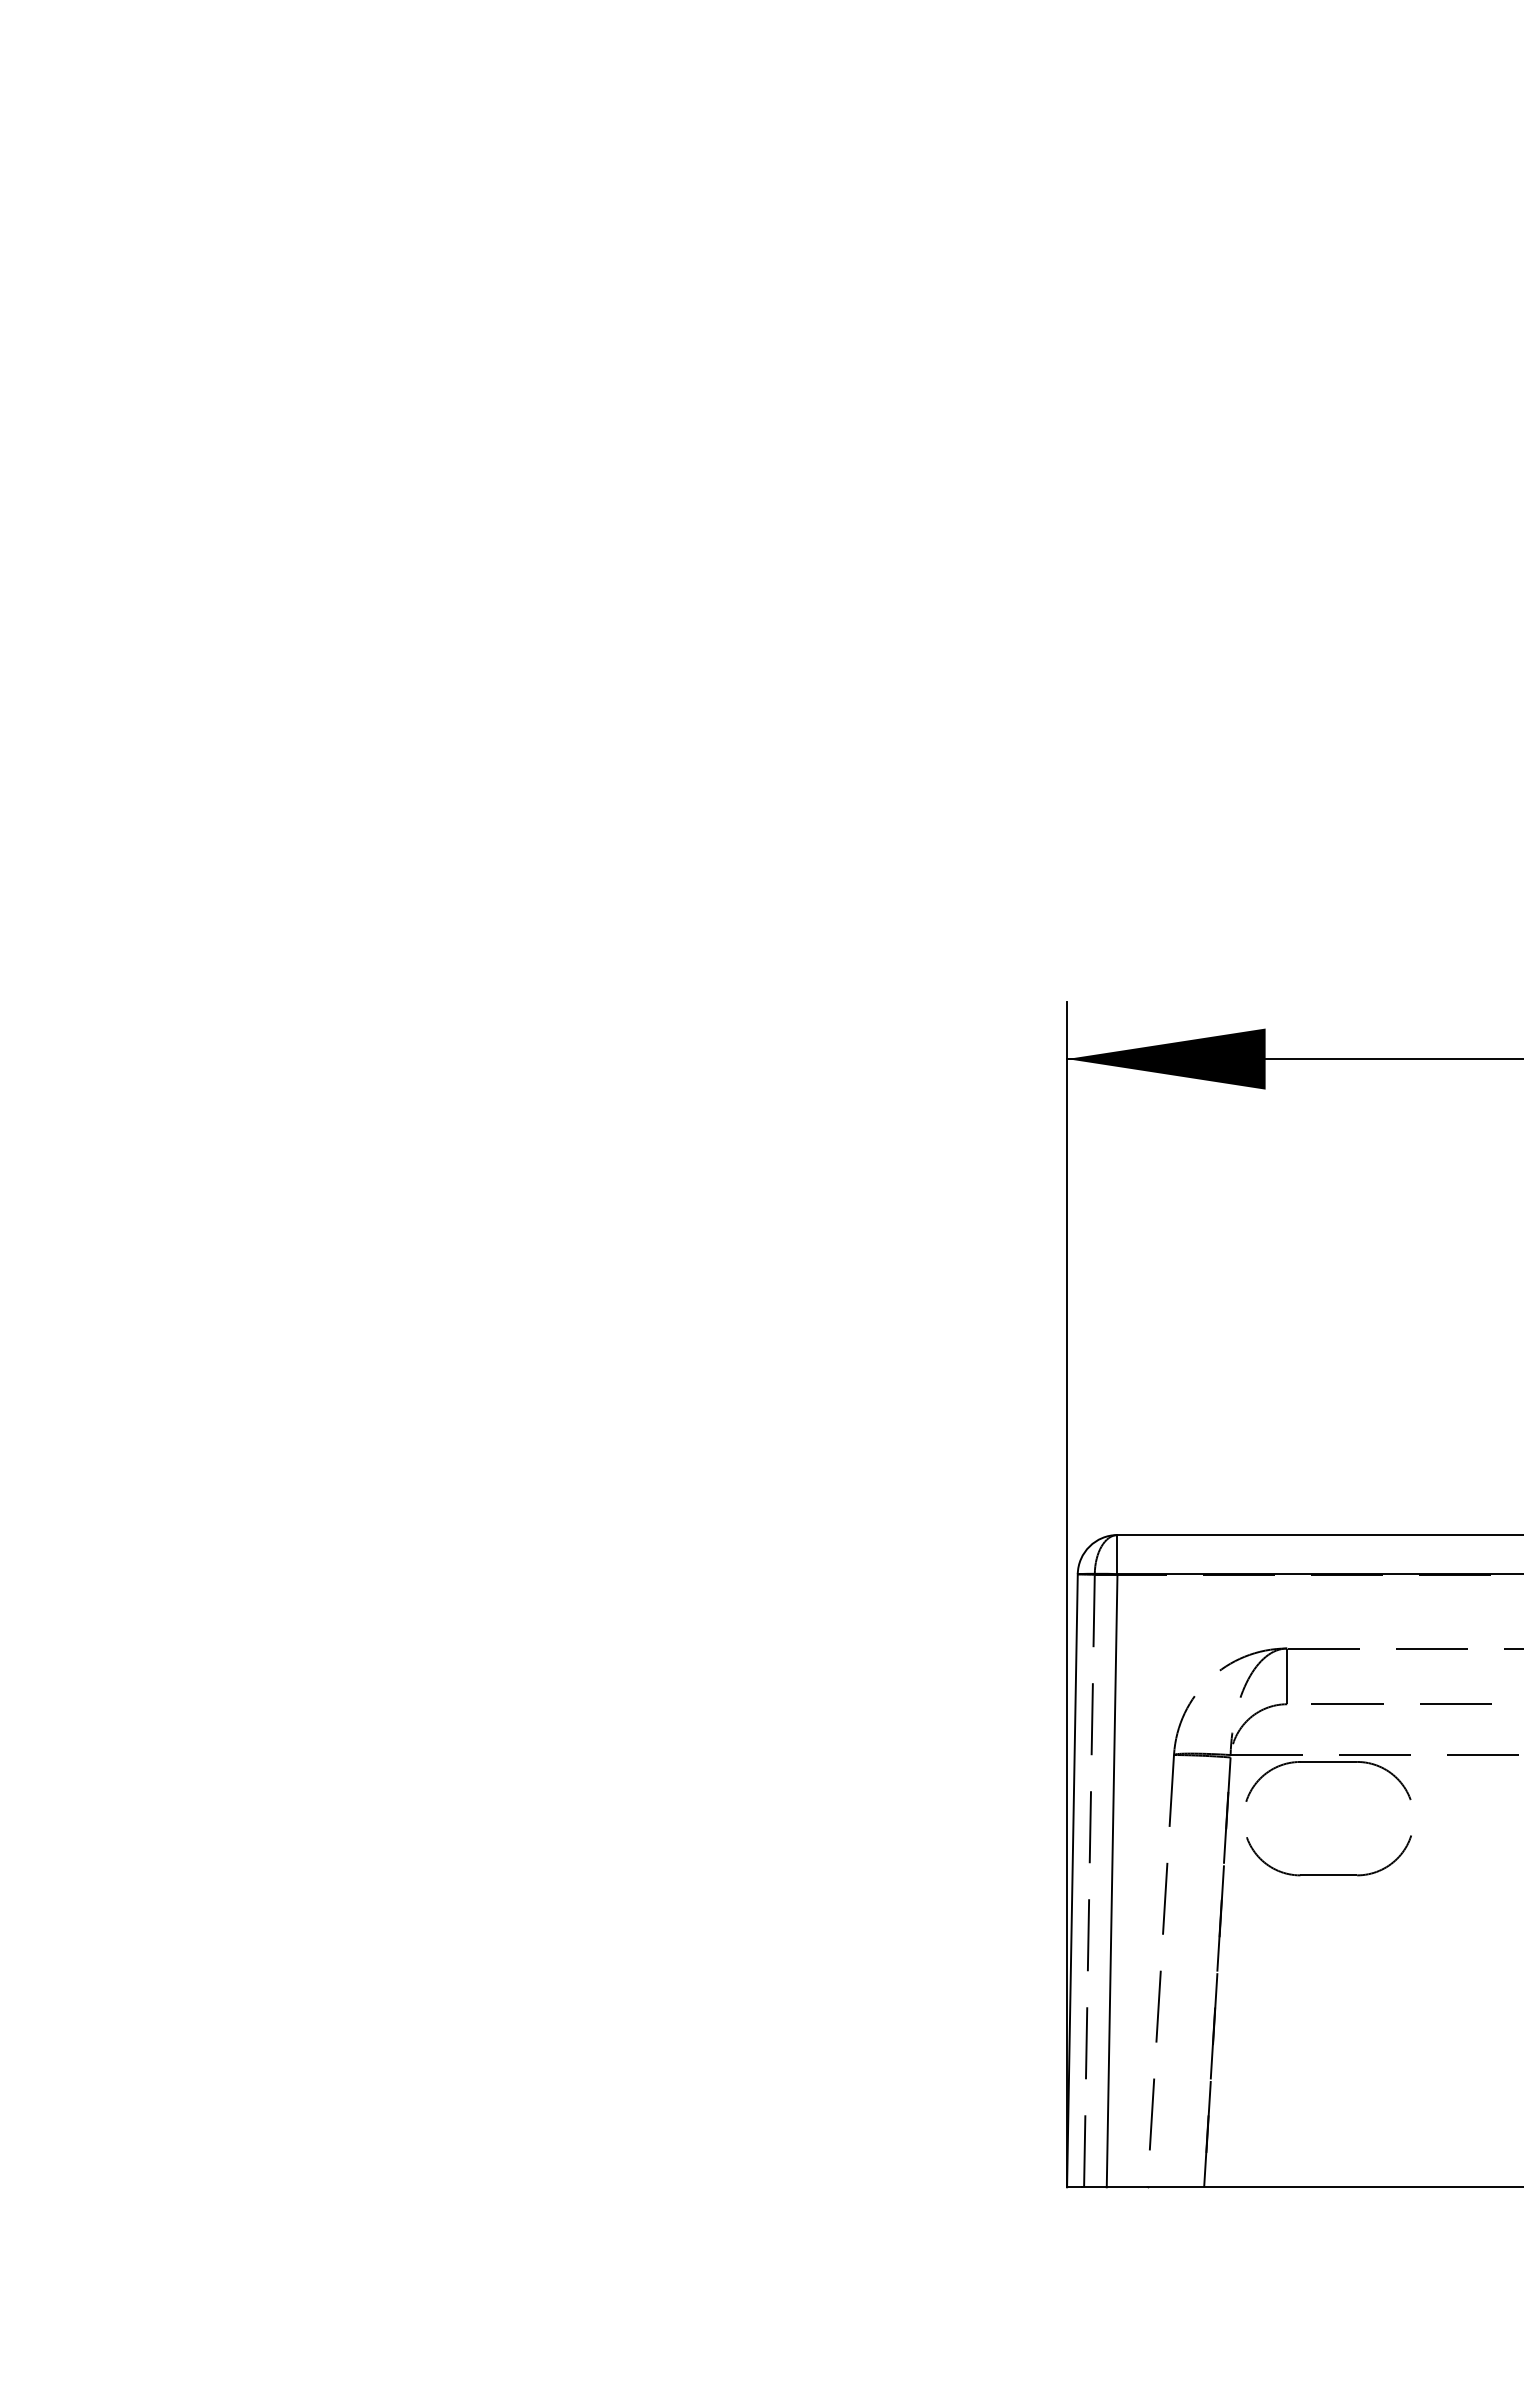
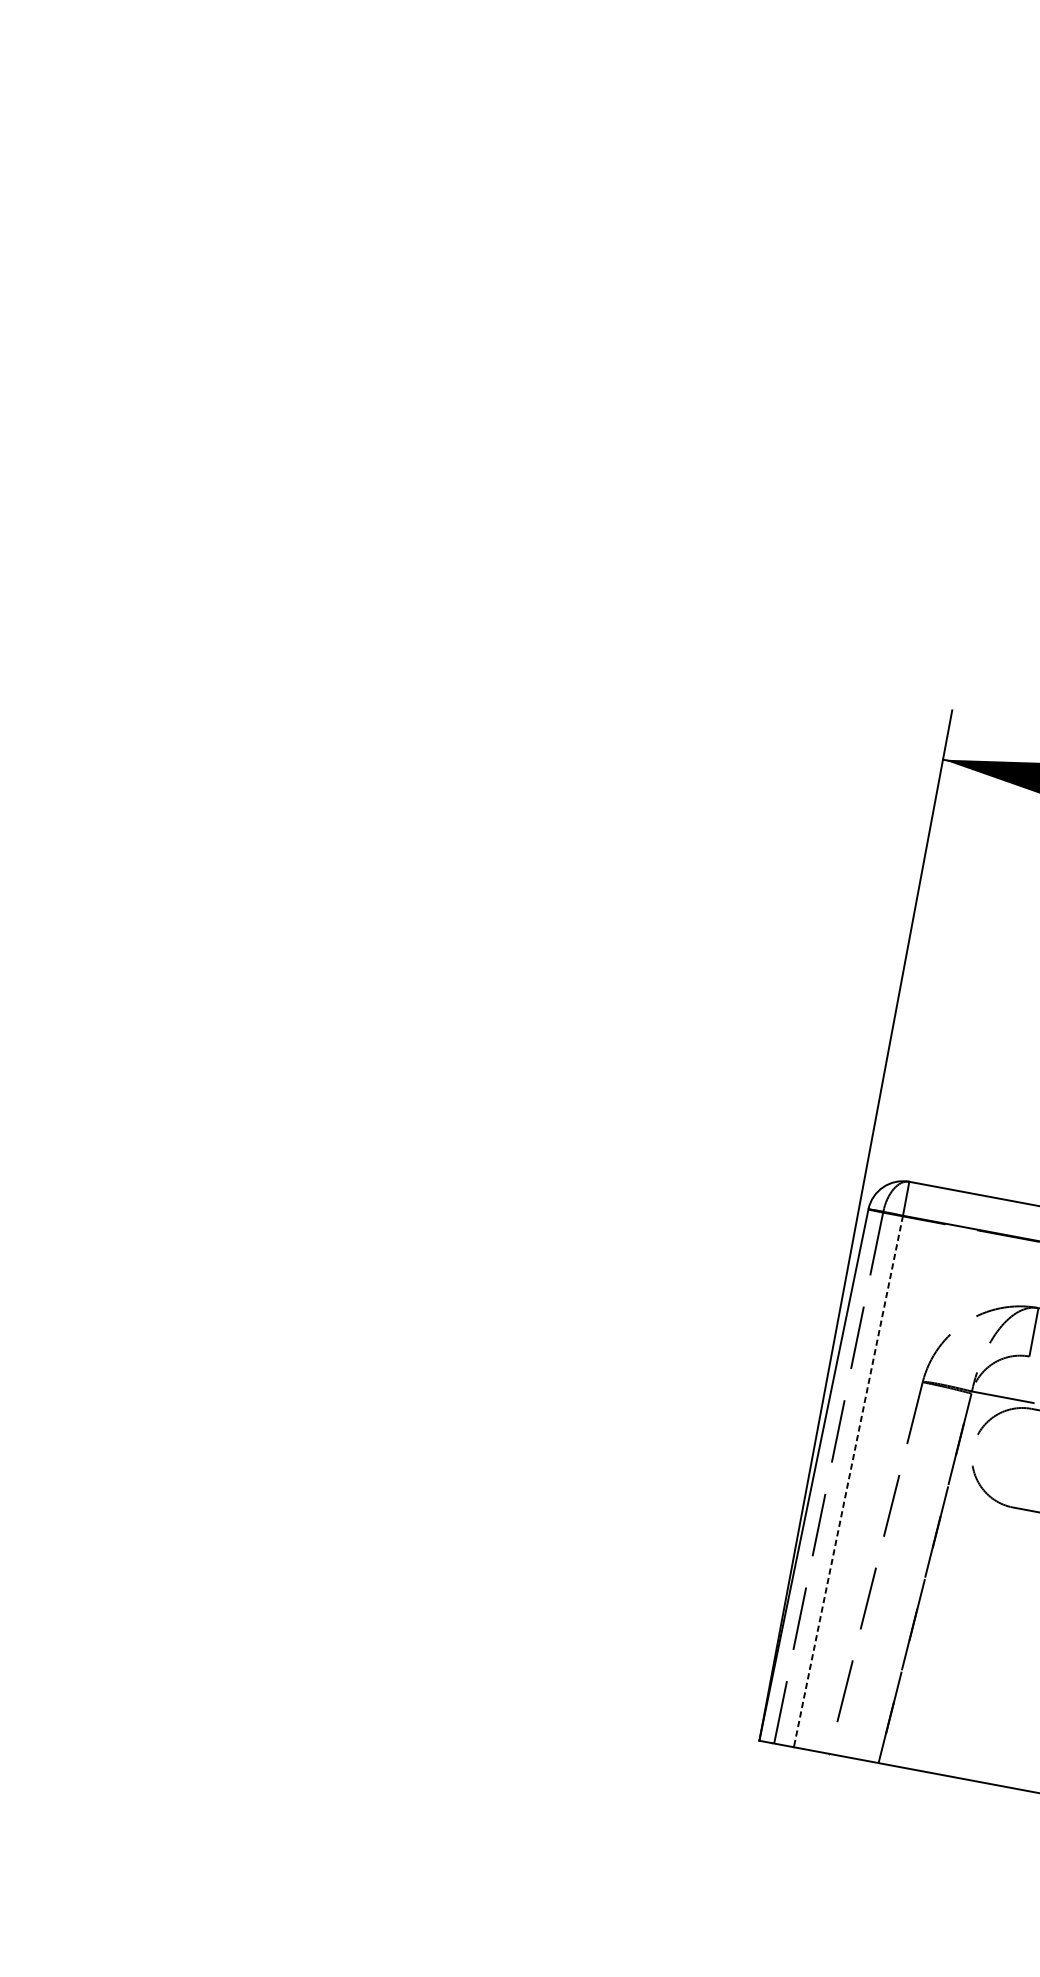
line: (1112, 1880) -> (848, 1481), solid -> dashed

